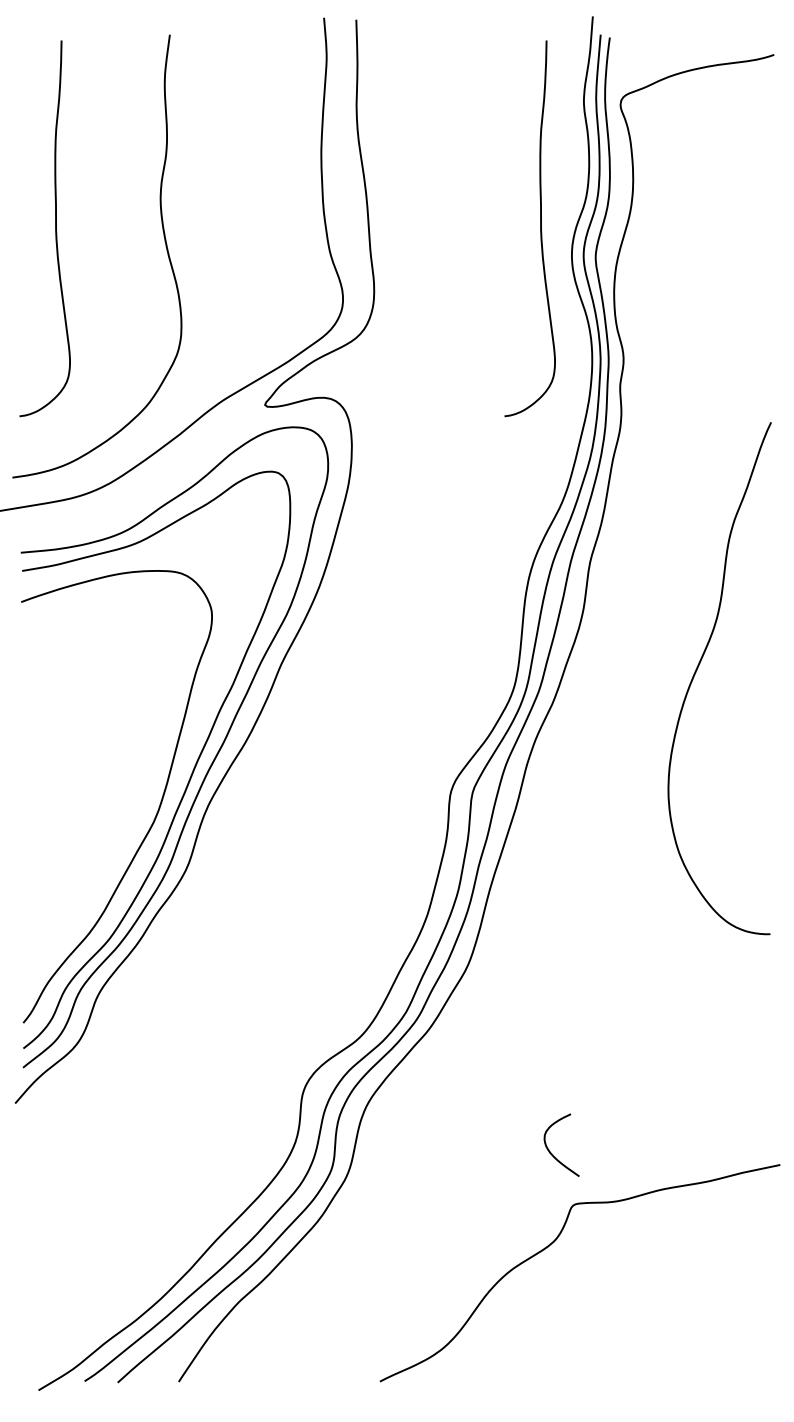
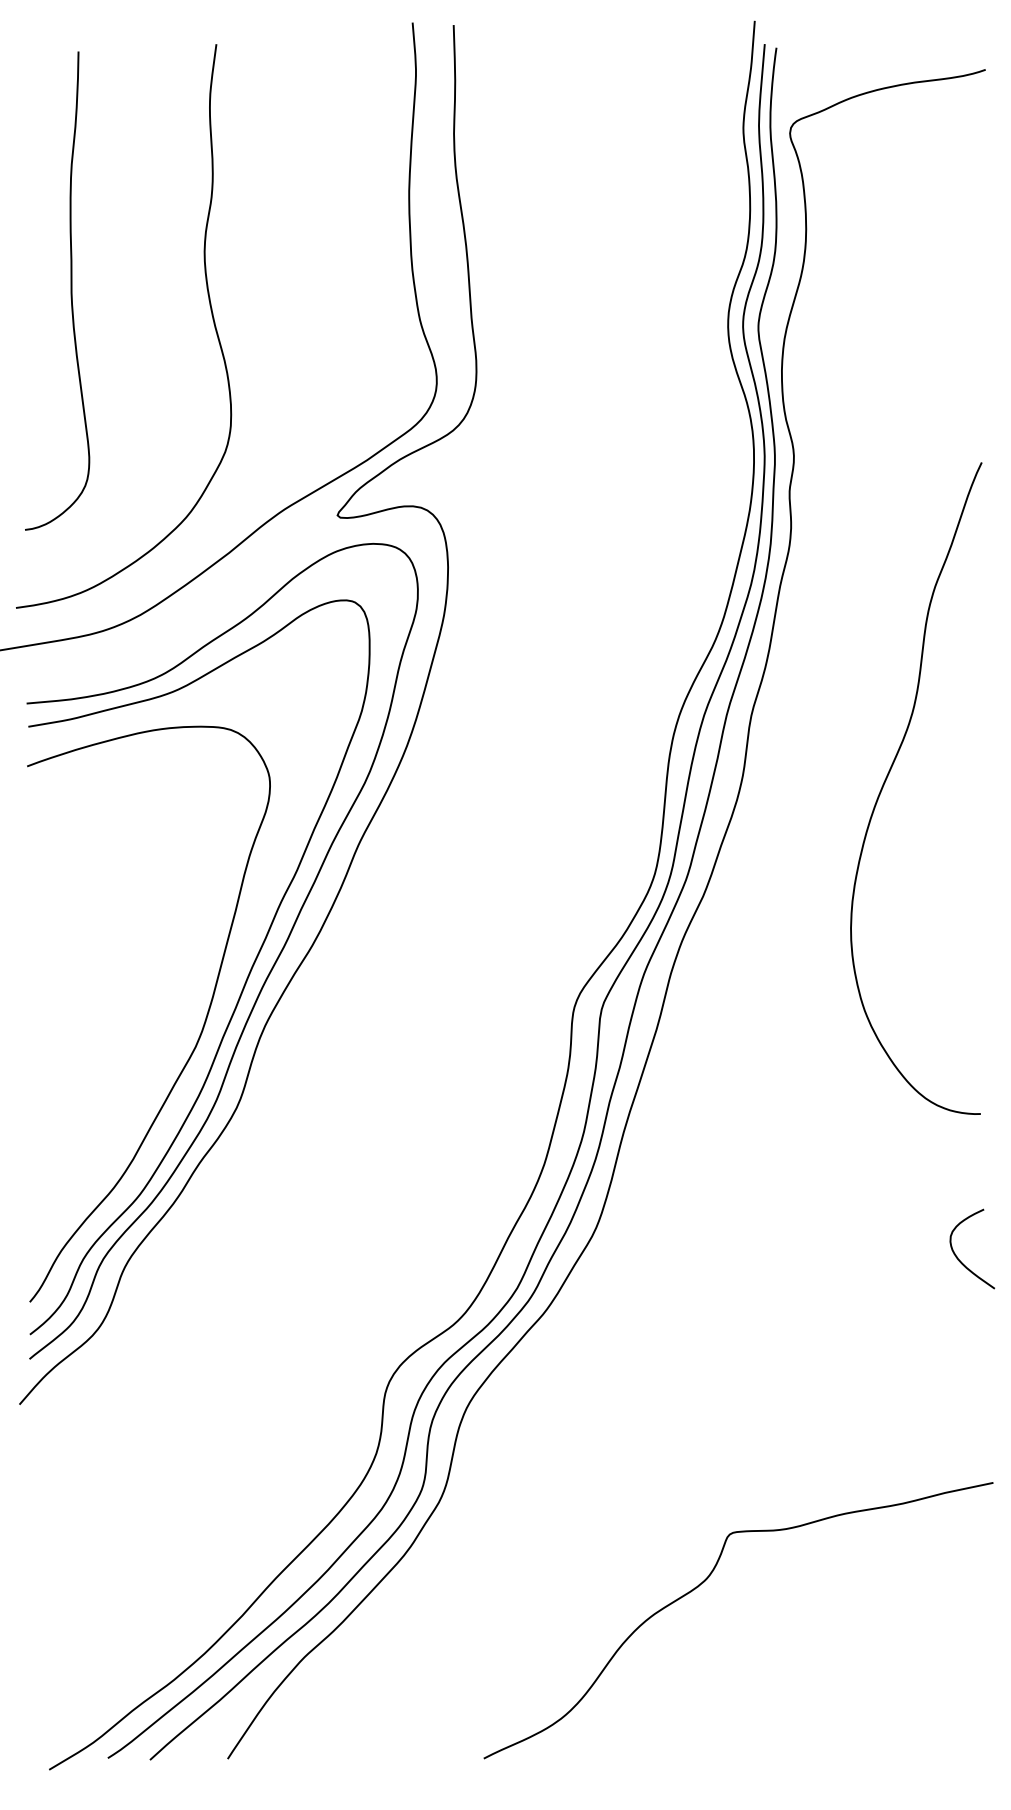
curve: (540, 228) -> (688, 290), removed
curve: (698, 668) -> (889, 775), moved
curve: (552, 1153) -> (960, 1259), moved

